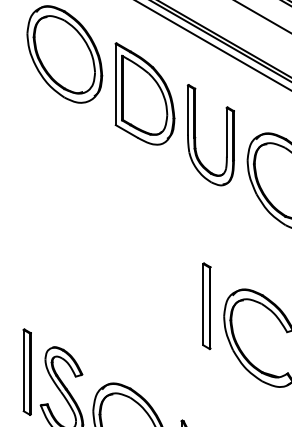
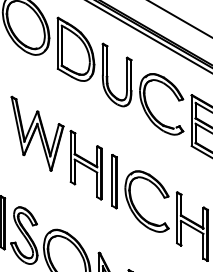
part: (113, 251) -> (56, 147), added

